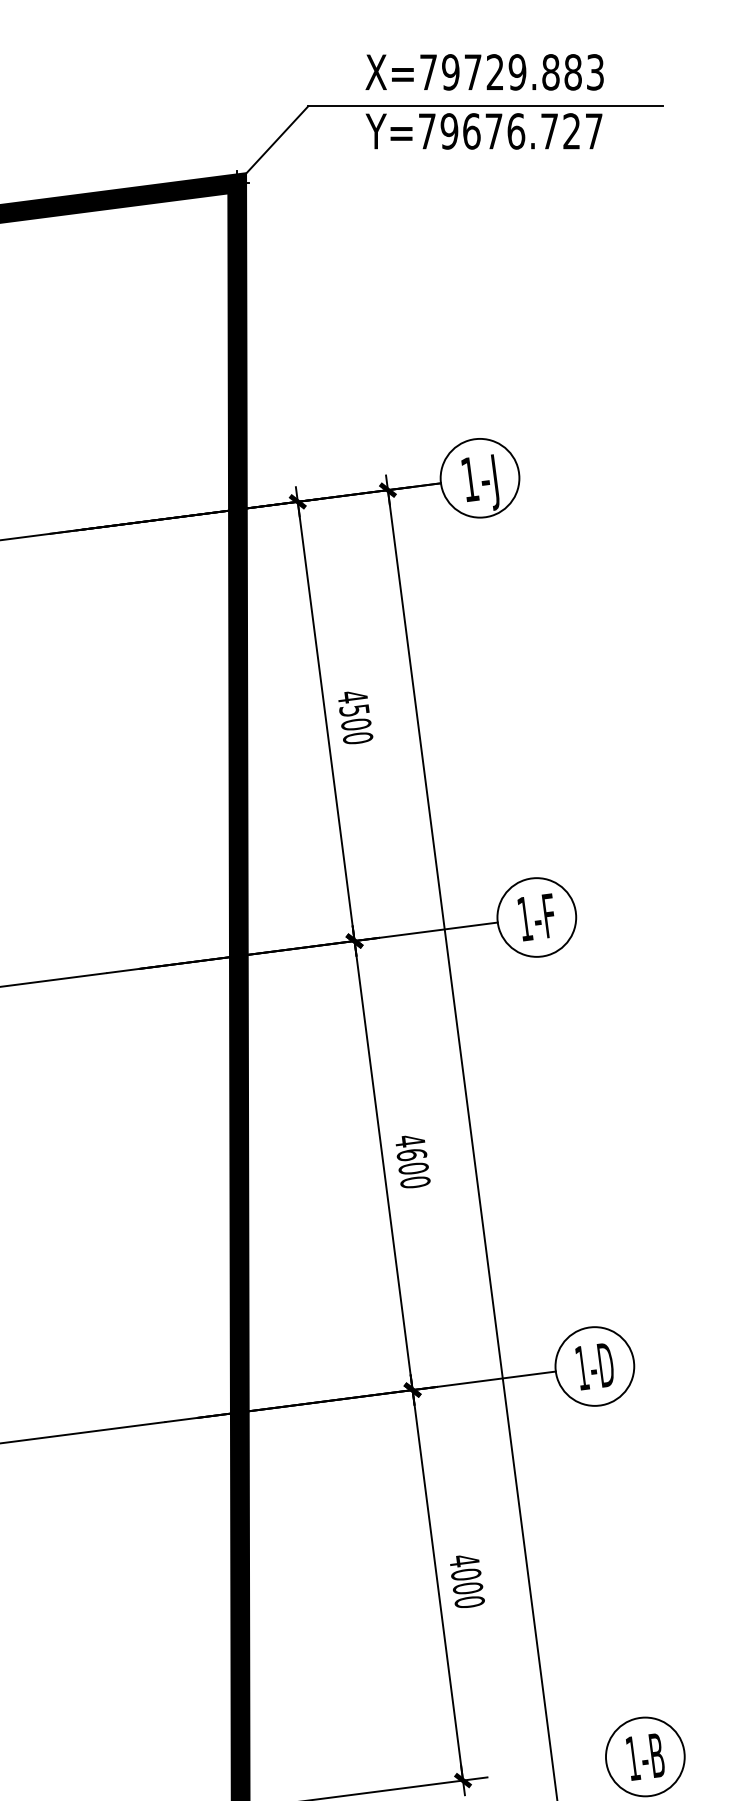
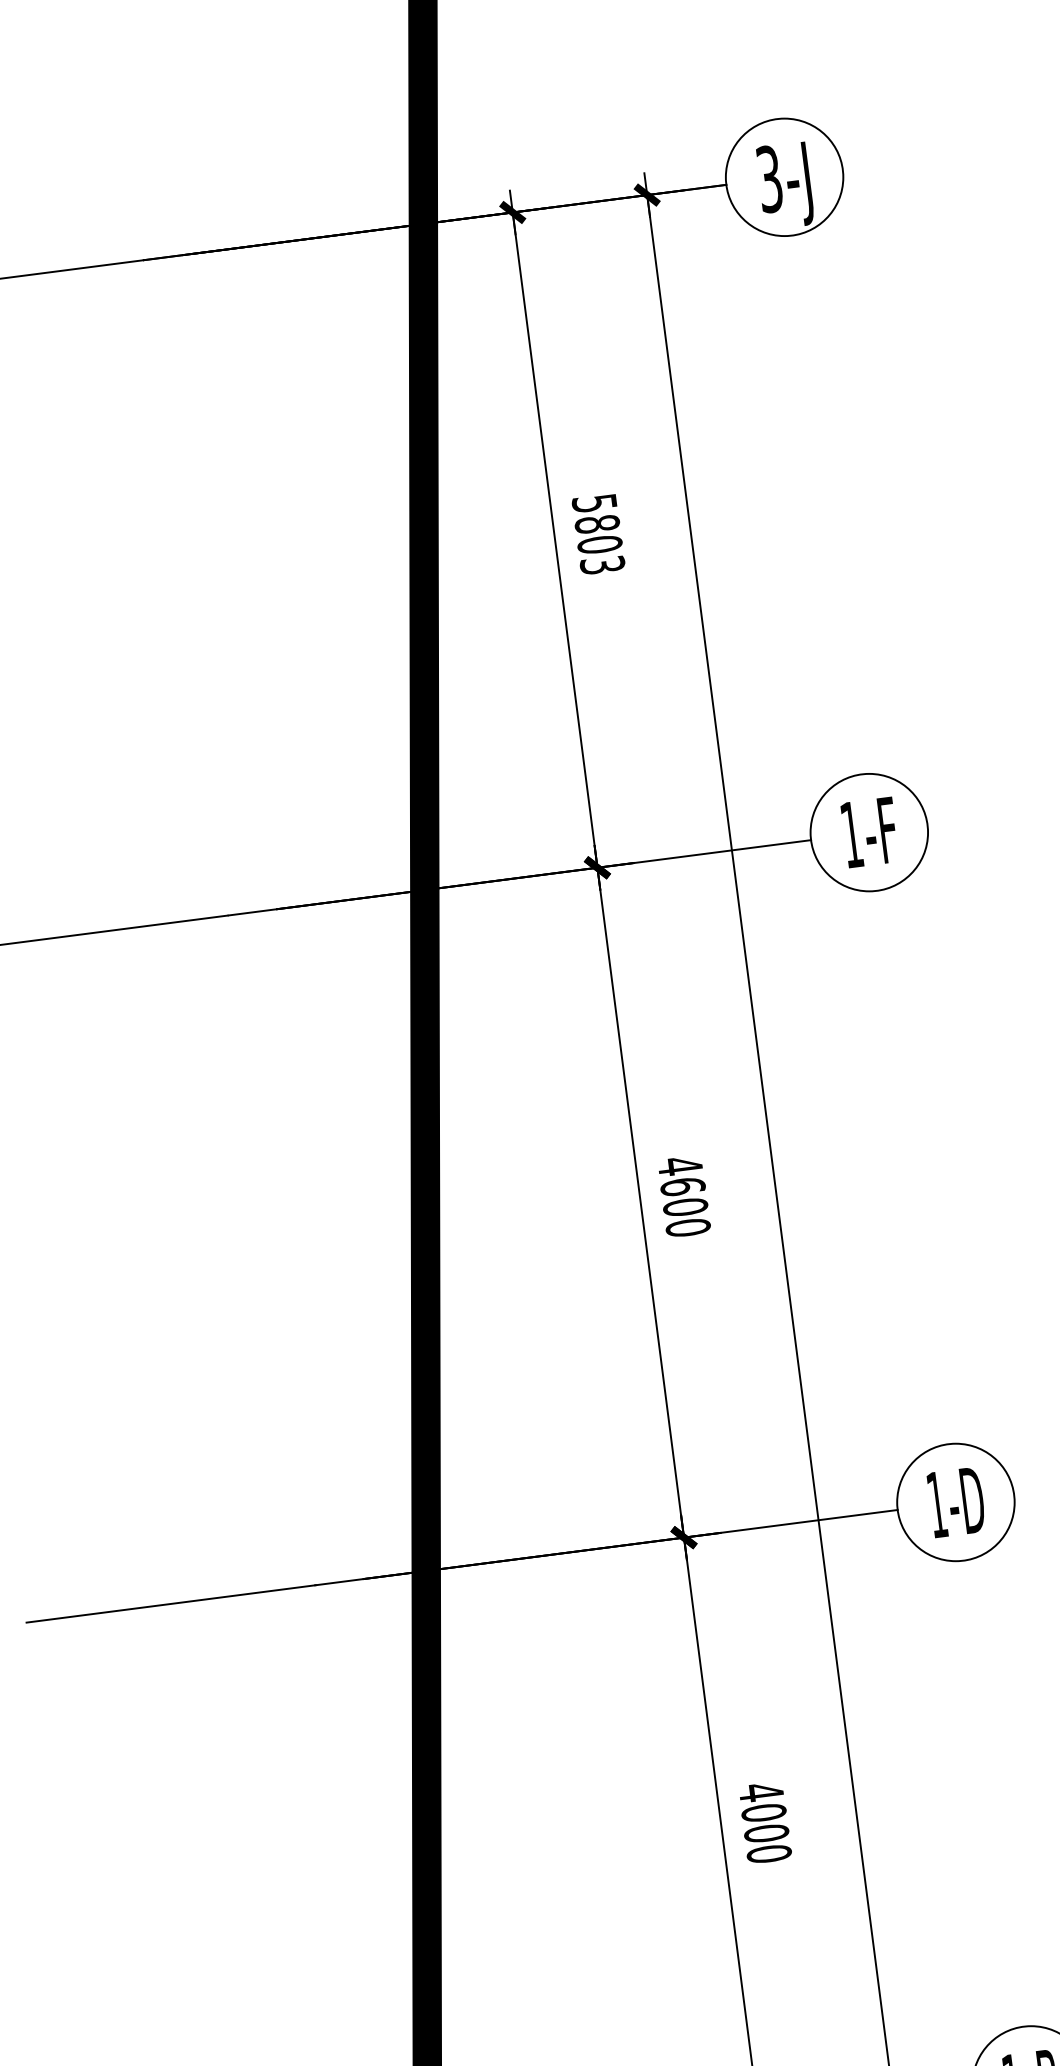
text: (470, 479) -> (770, 179), 1-J -> 3-J
text: (355, 717) -> (598, 534), 4500 -> 5803

